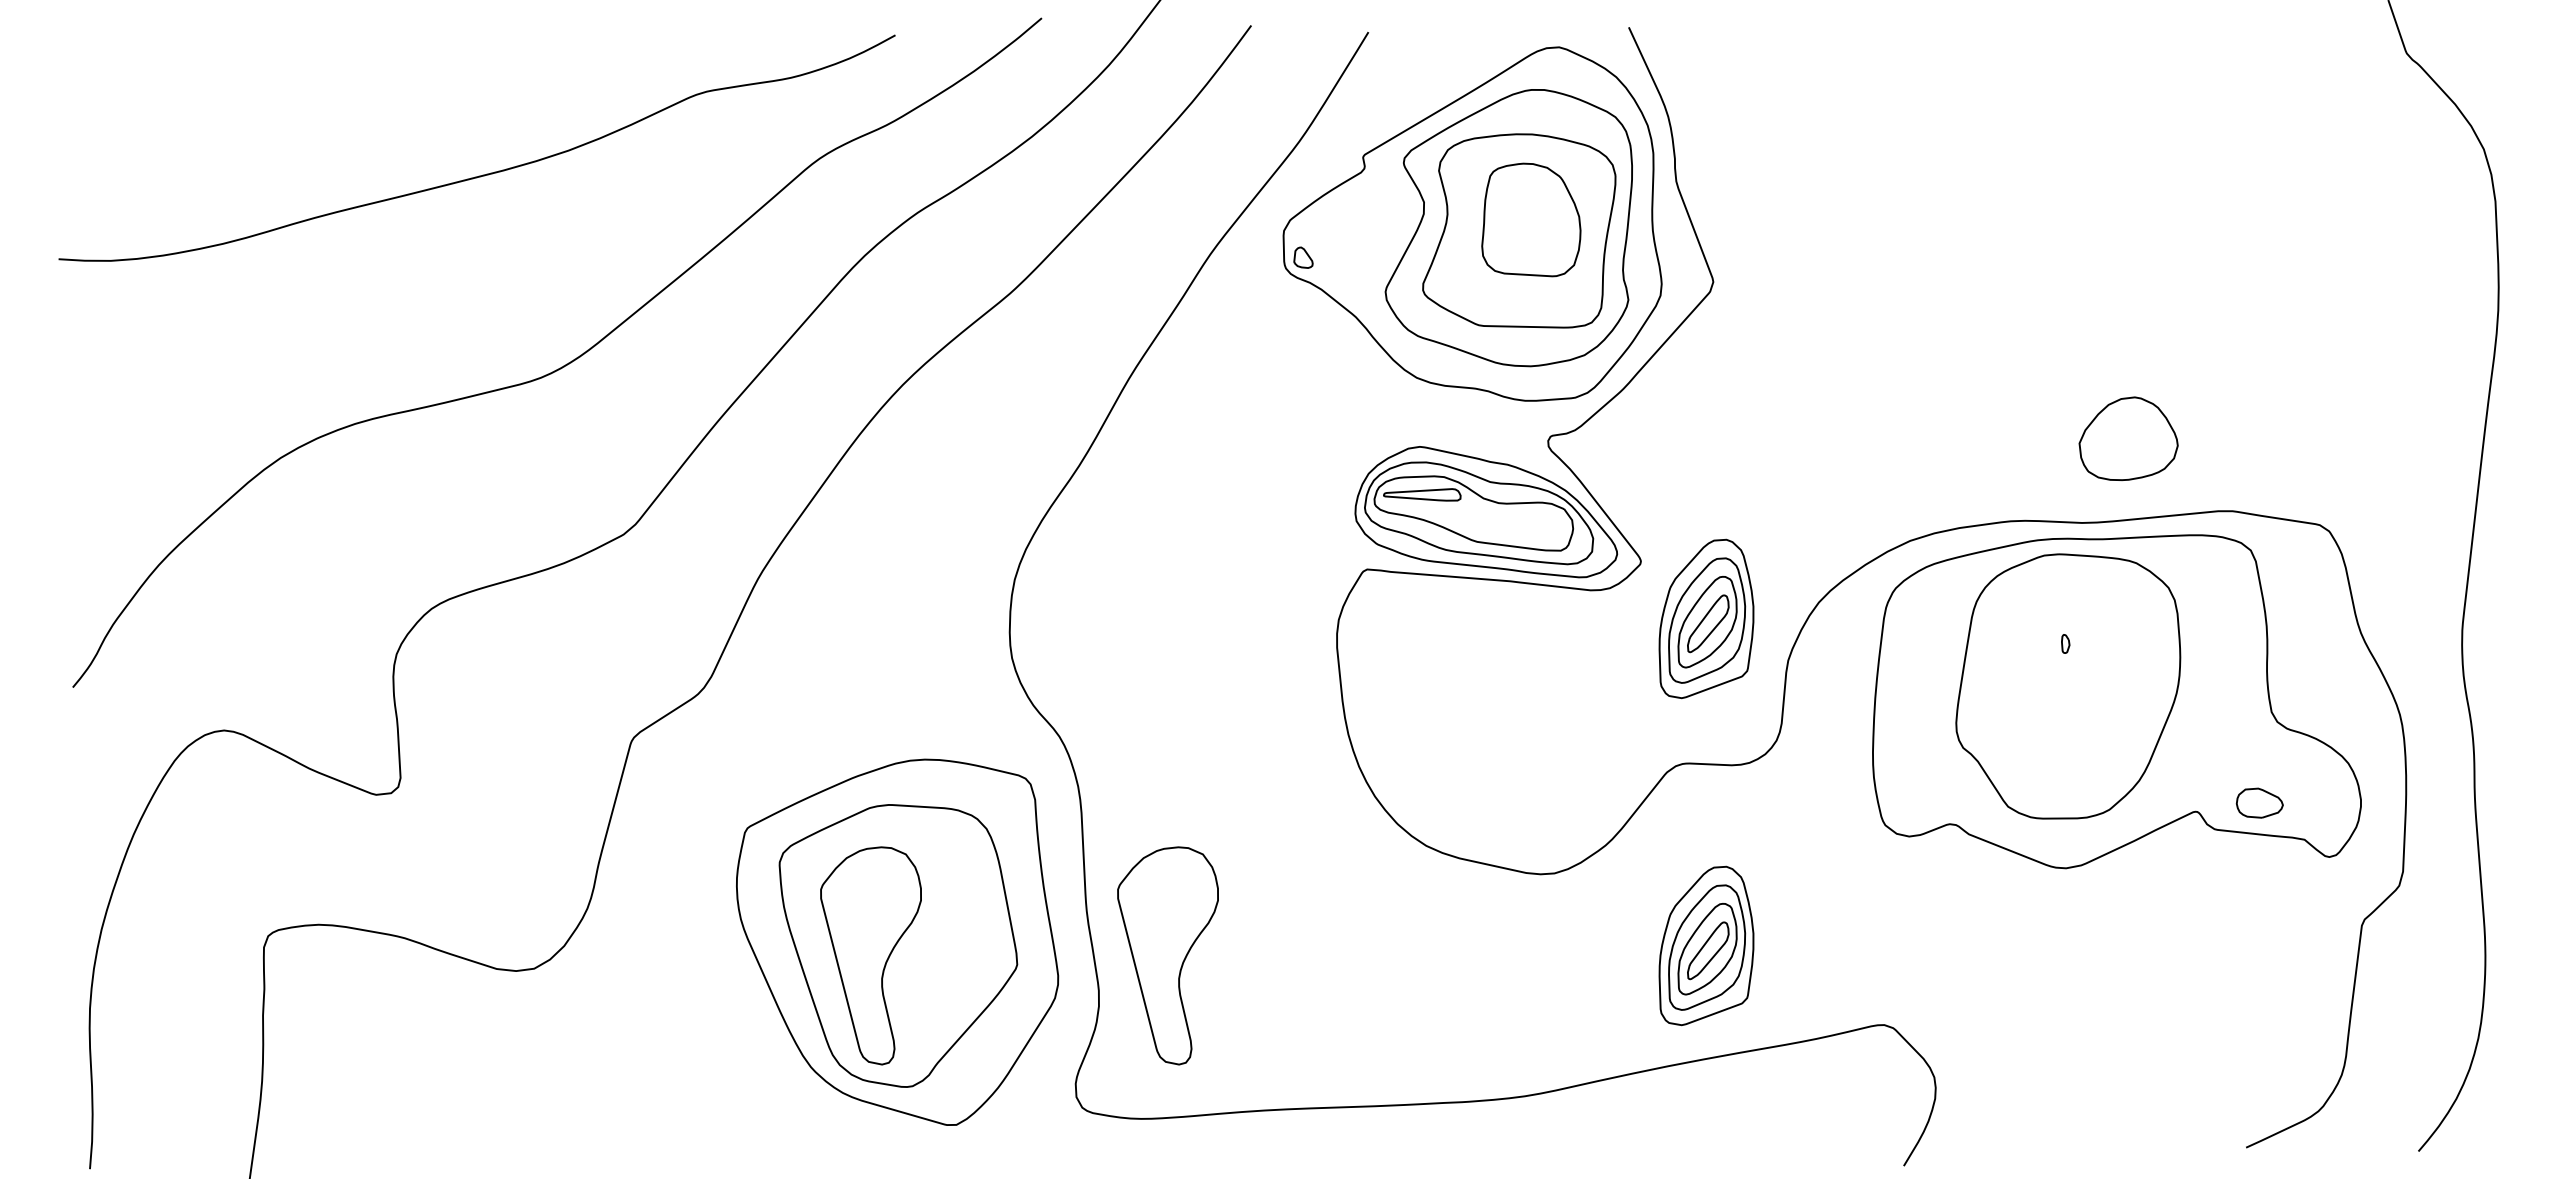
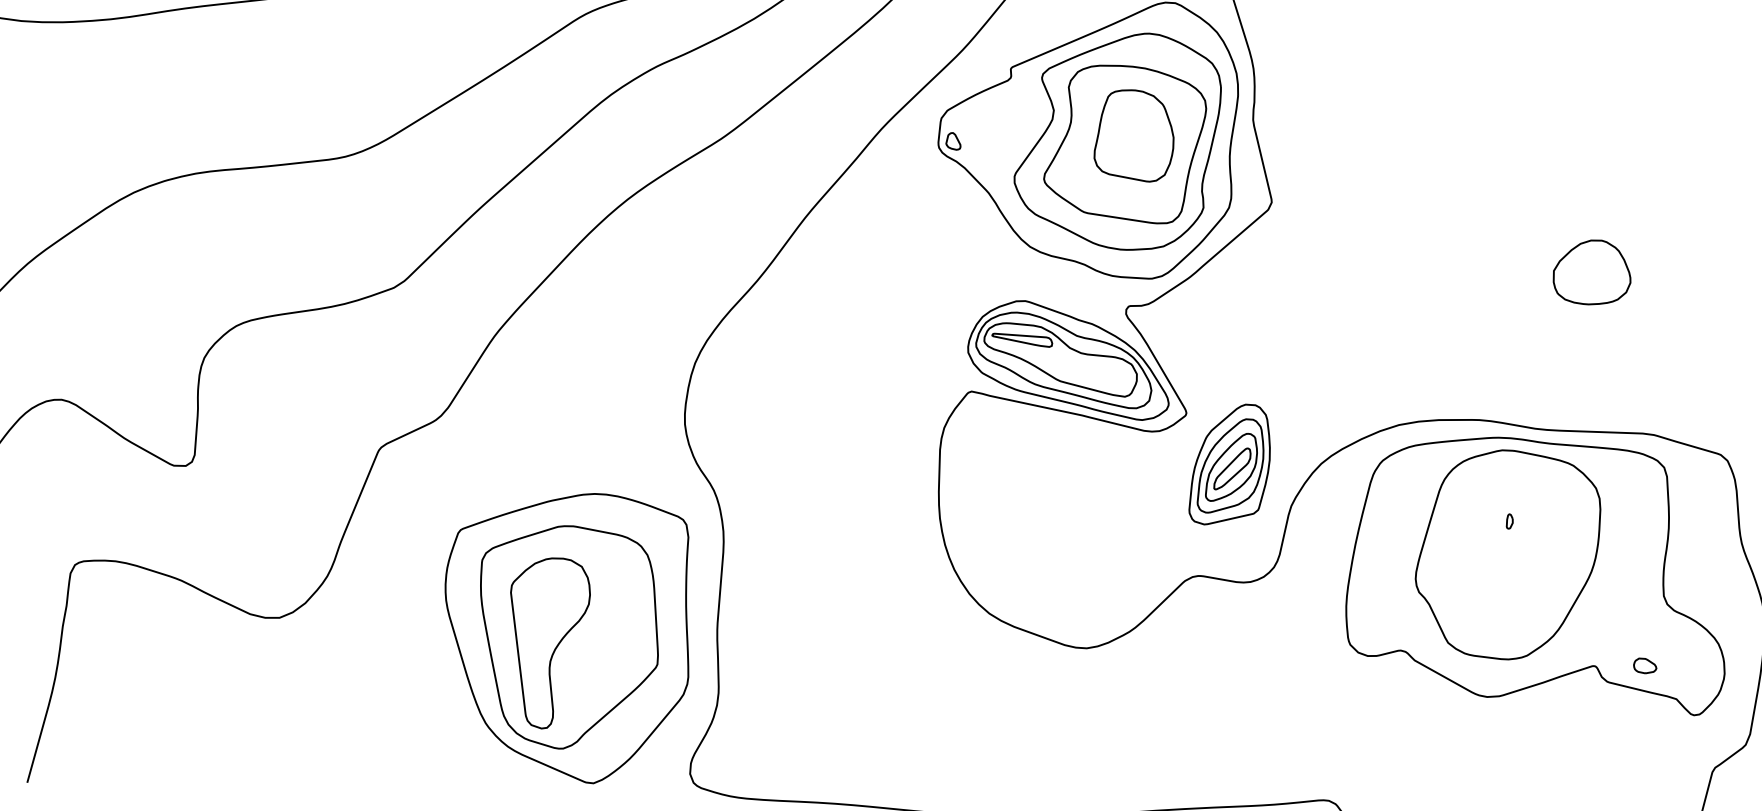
part: (2128, 438) -> (1592, 272), moved
part: (2259, 803) -> (1644, 666), size x0.62
part: (1706, 945) -> (1198, 720), removed
part: (1167, 955) -> (775, 672), removed

